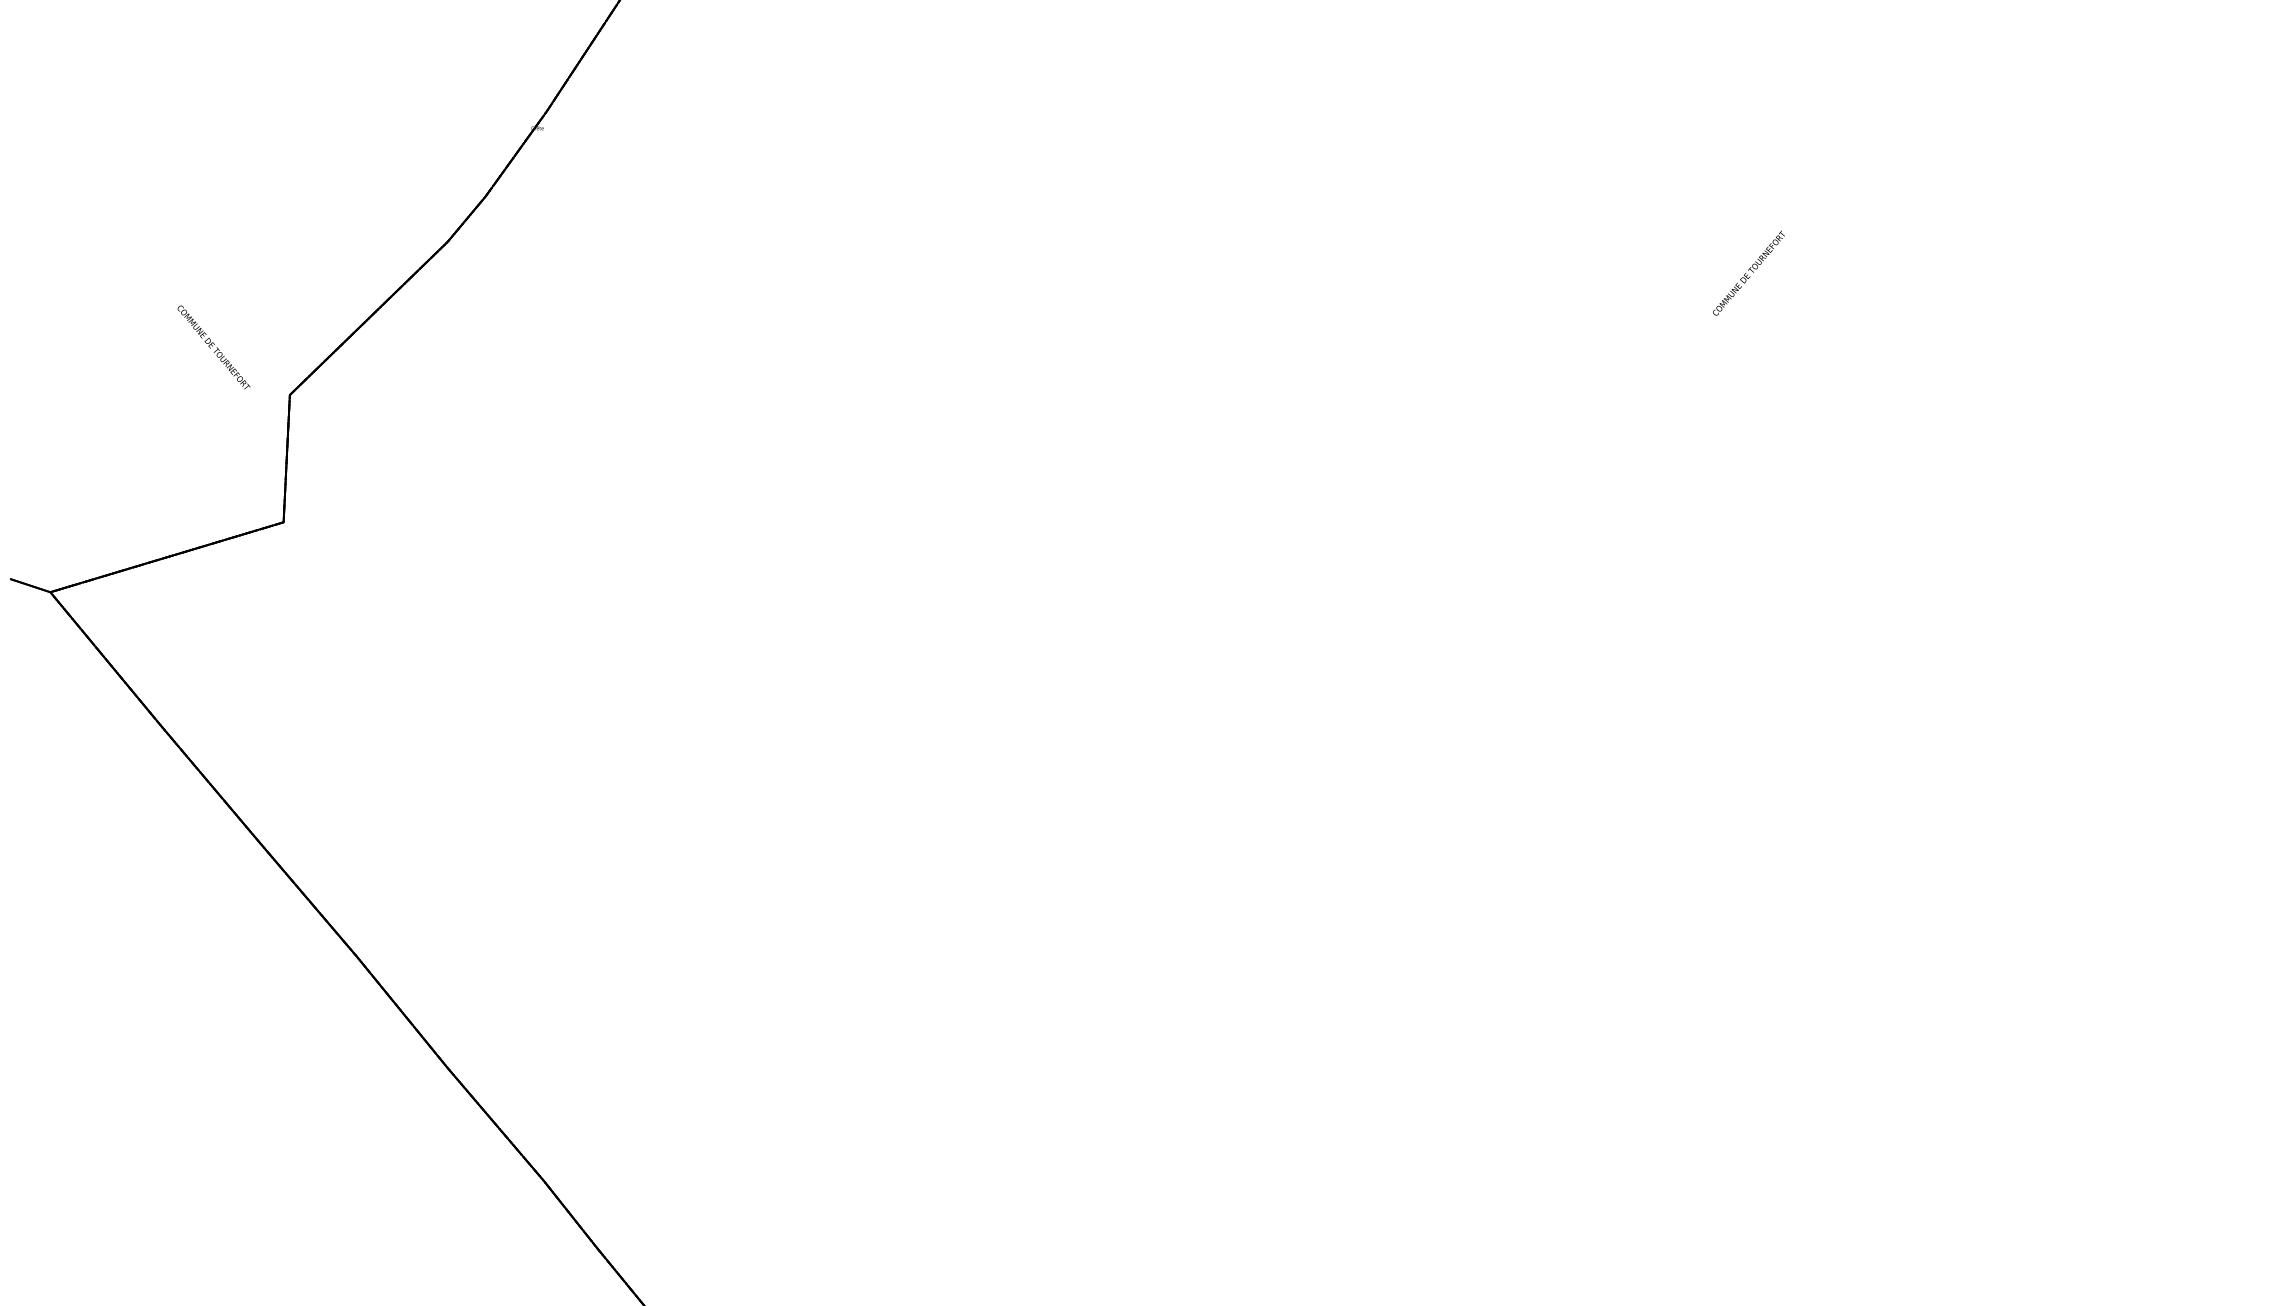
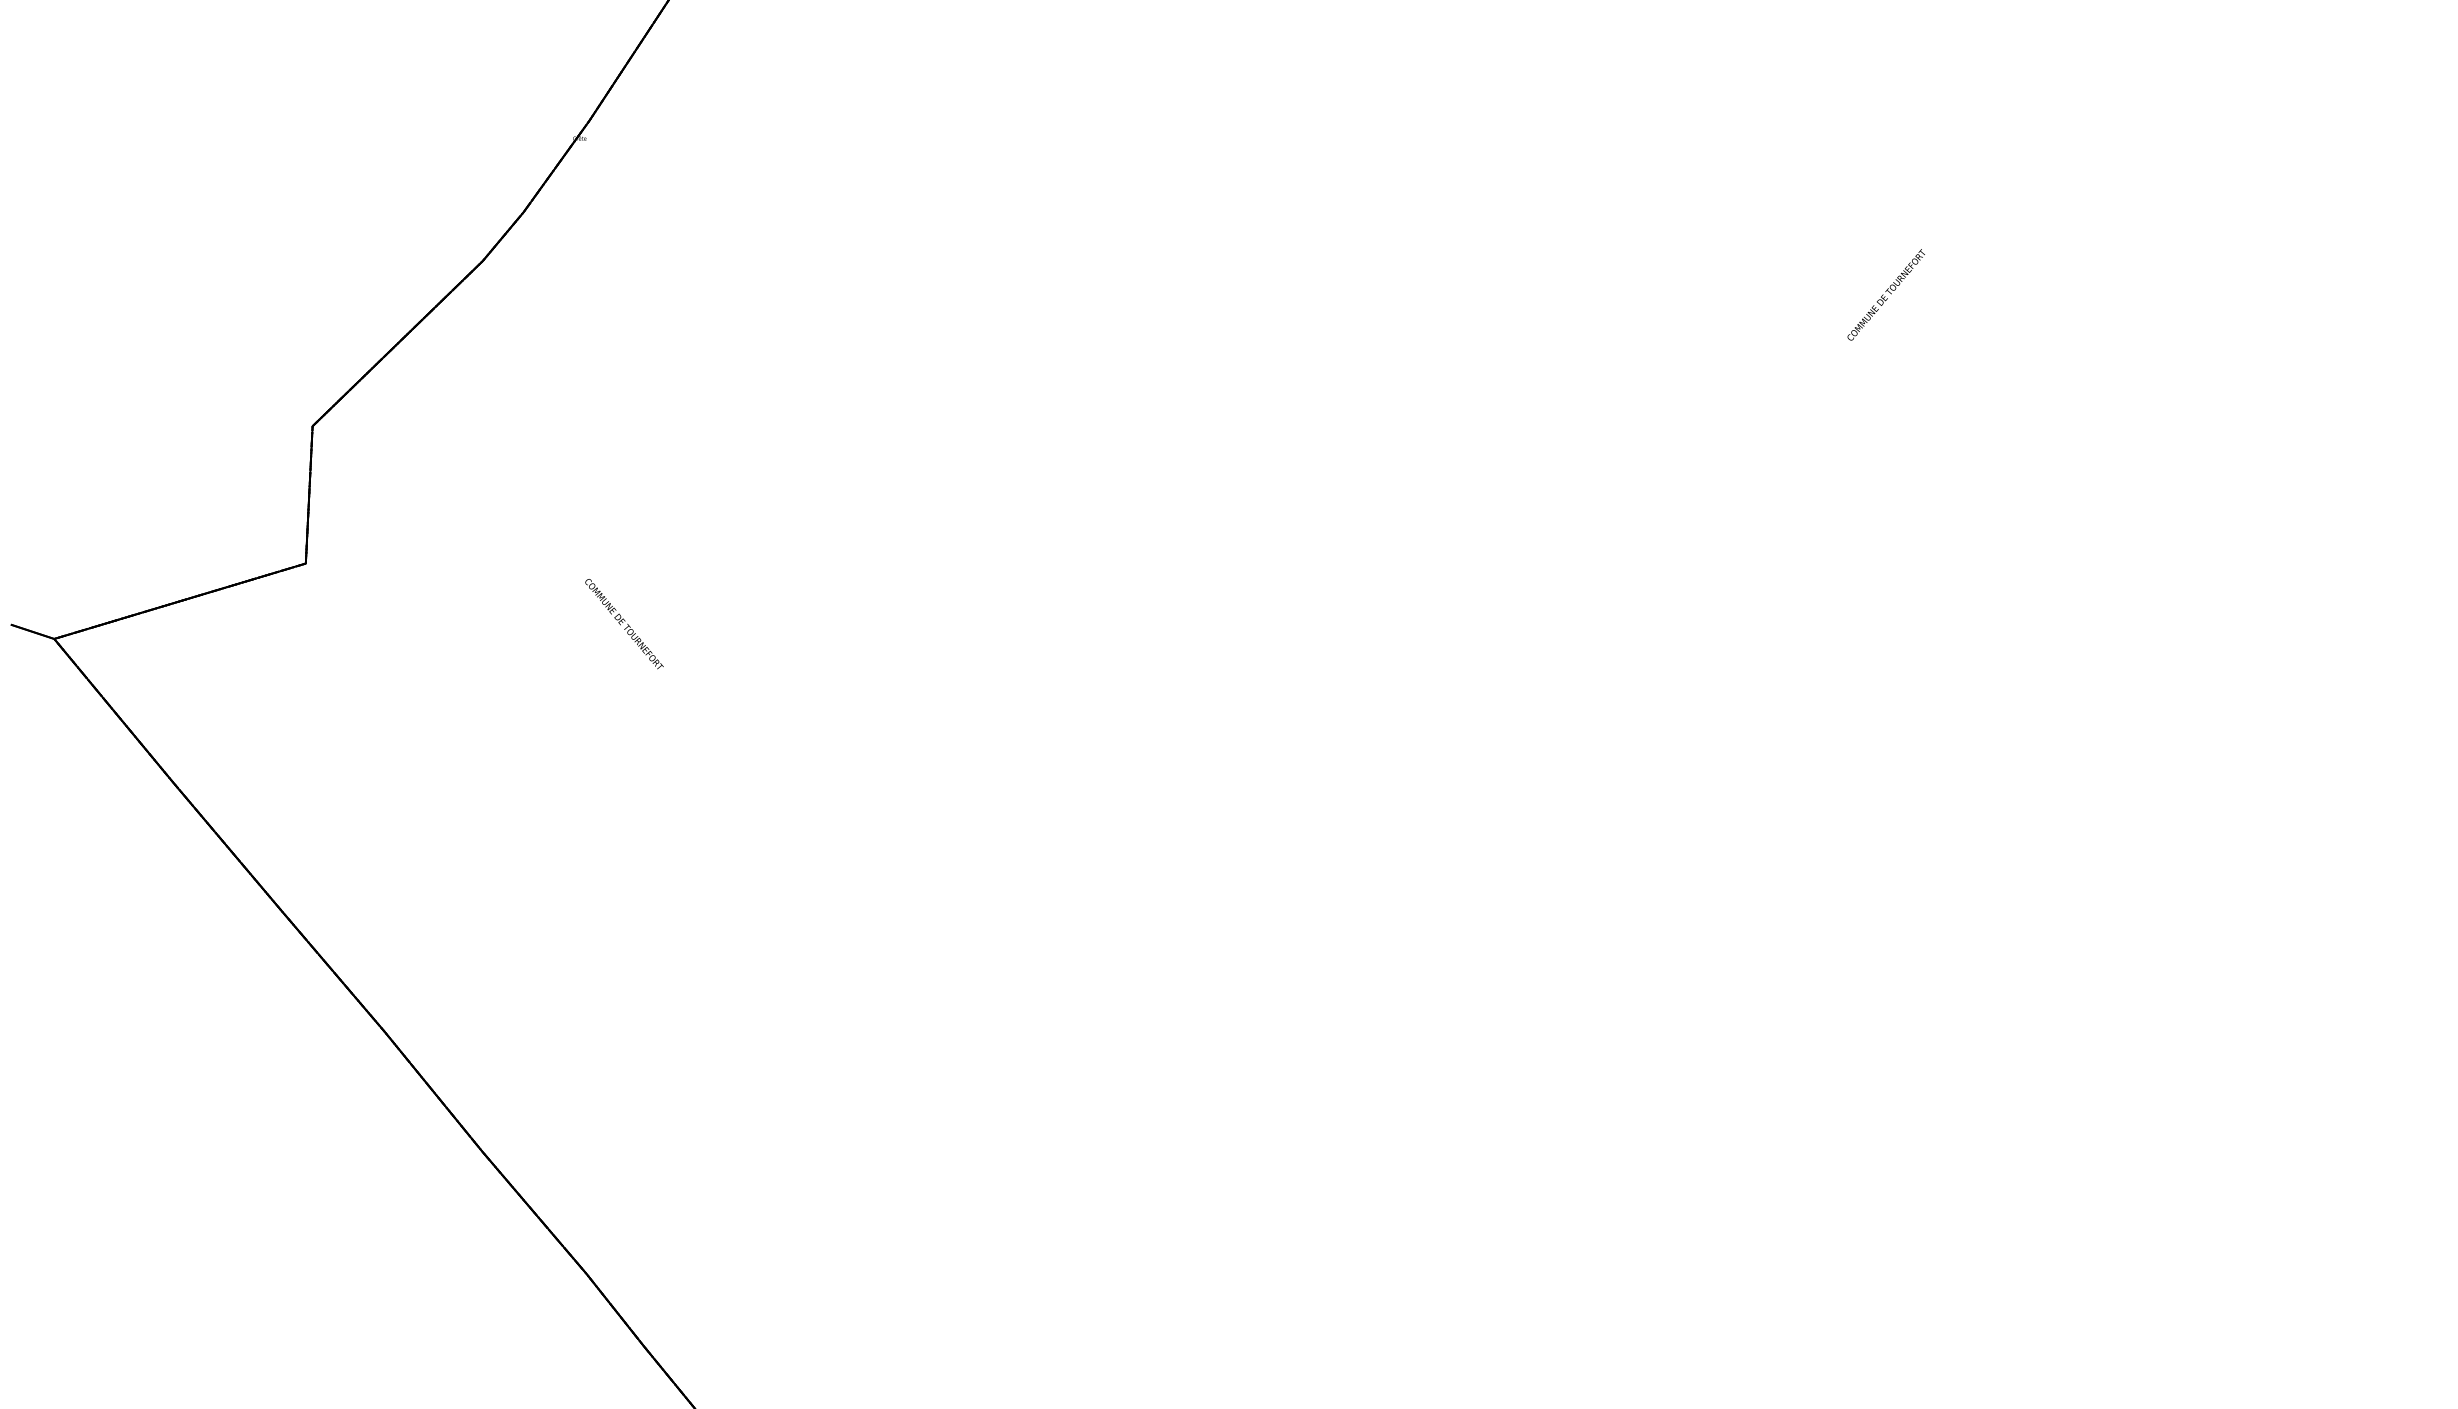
text: (213, 347) -> (623, 624), moved

